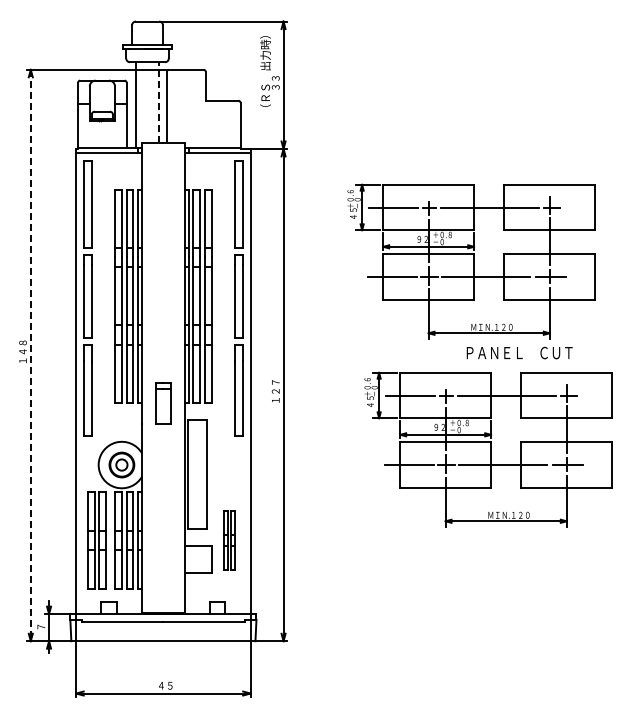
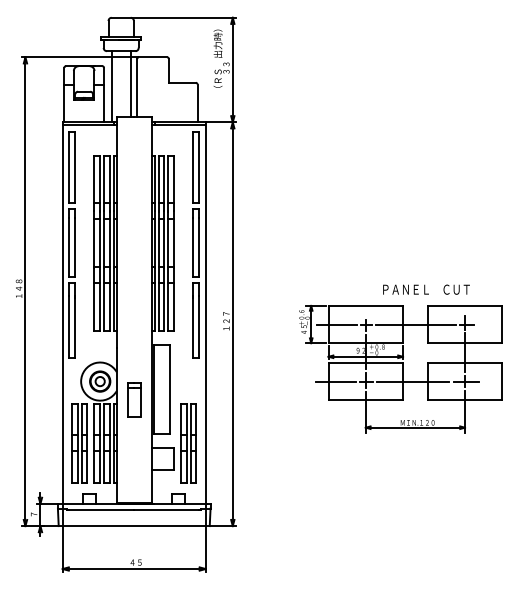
line: (159, 102) -> (131, 84), dashed -> solid
part: (471, 261) -> (386, 214), removed
line: (30, 355) -> (25, 291), dashed -> solid
part: (163, 403) -> (134, 399), moved
part: (229, 540) -> (188, 443), size x1.67

